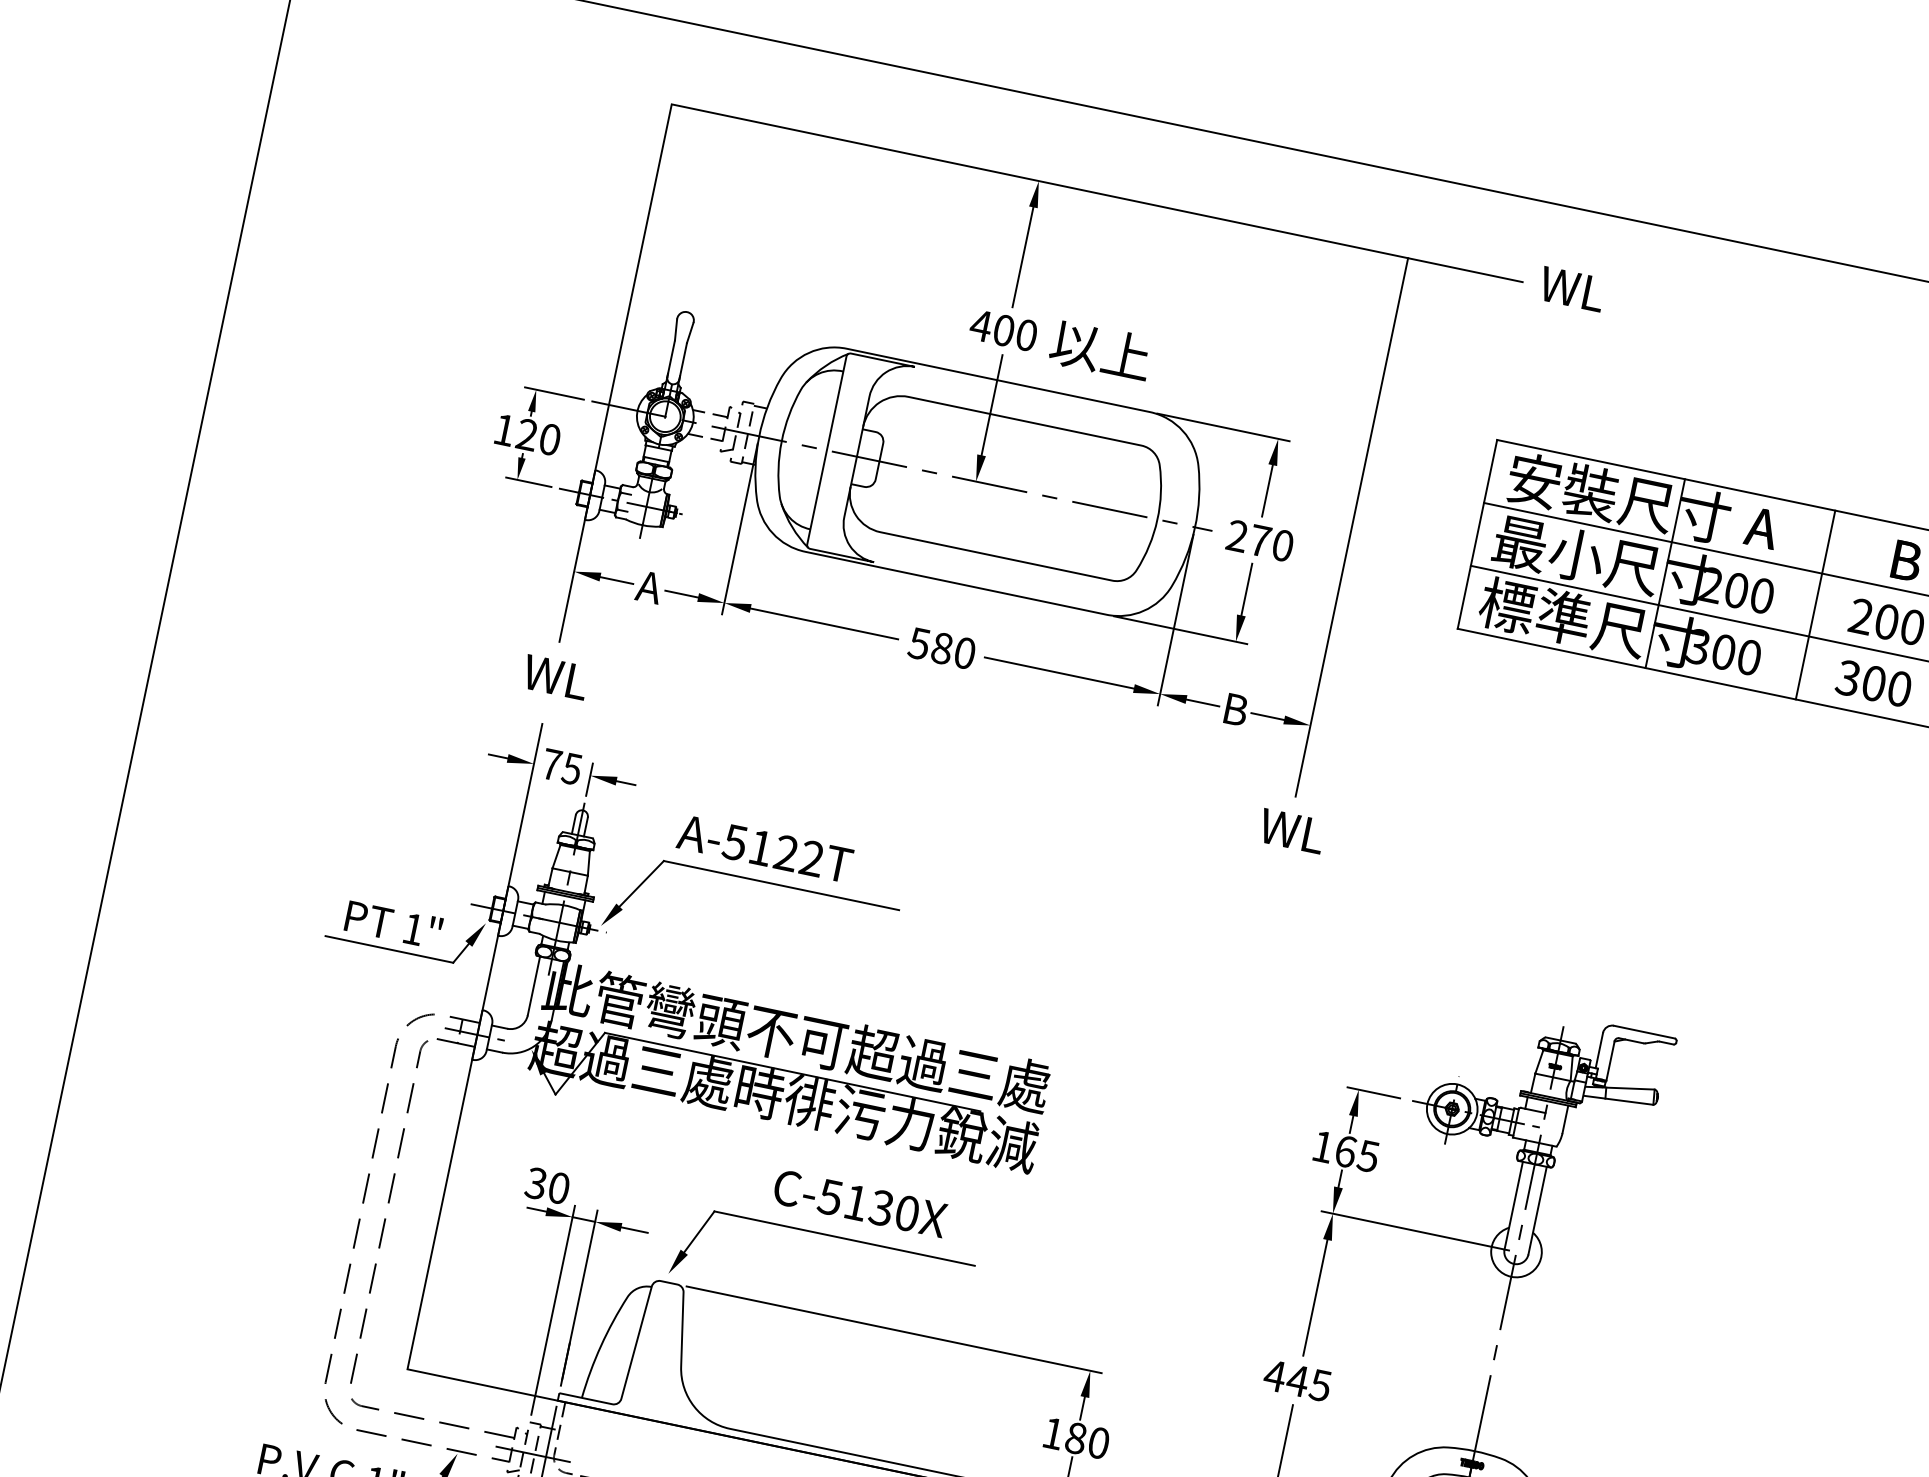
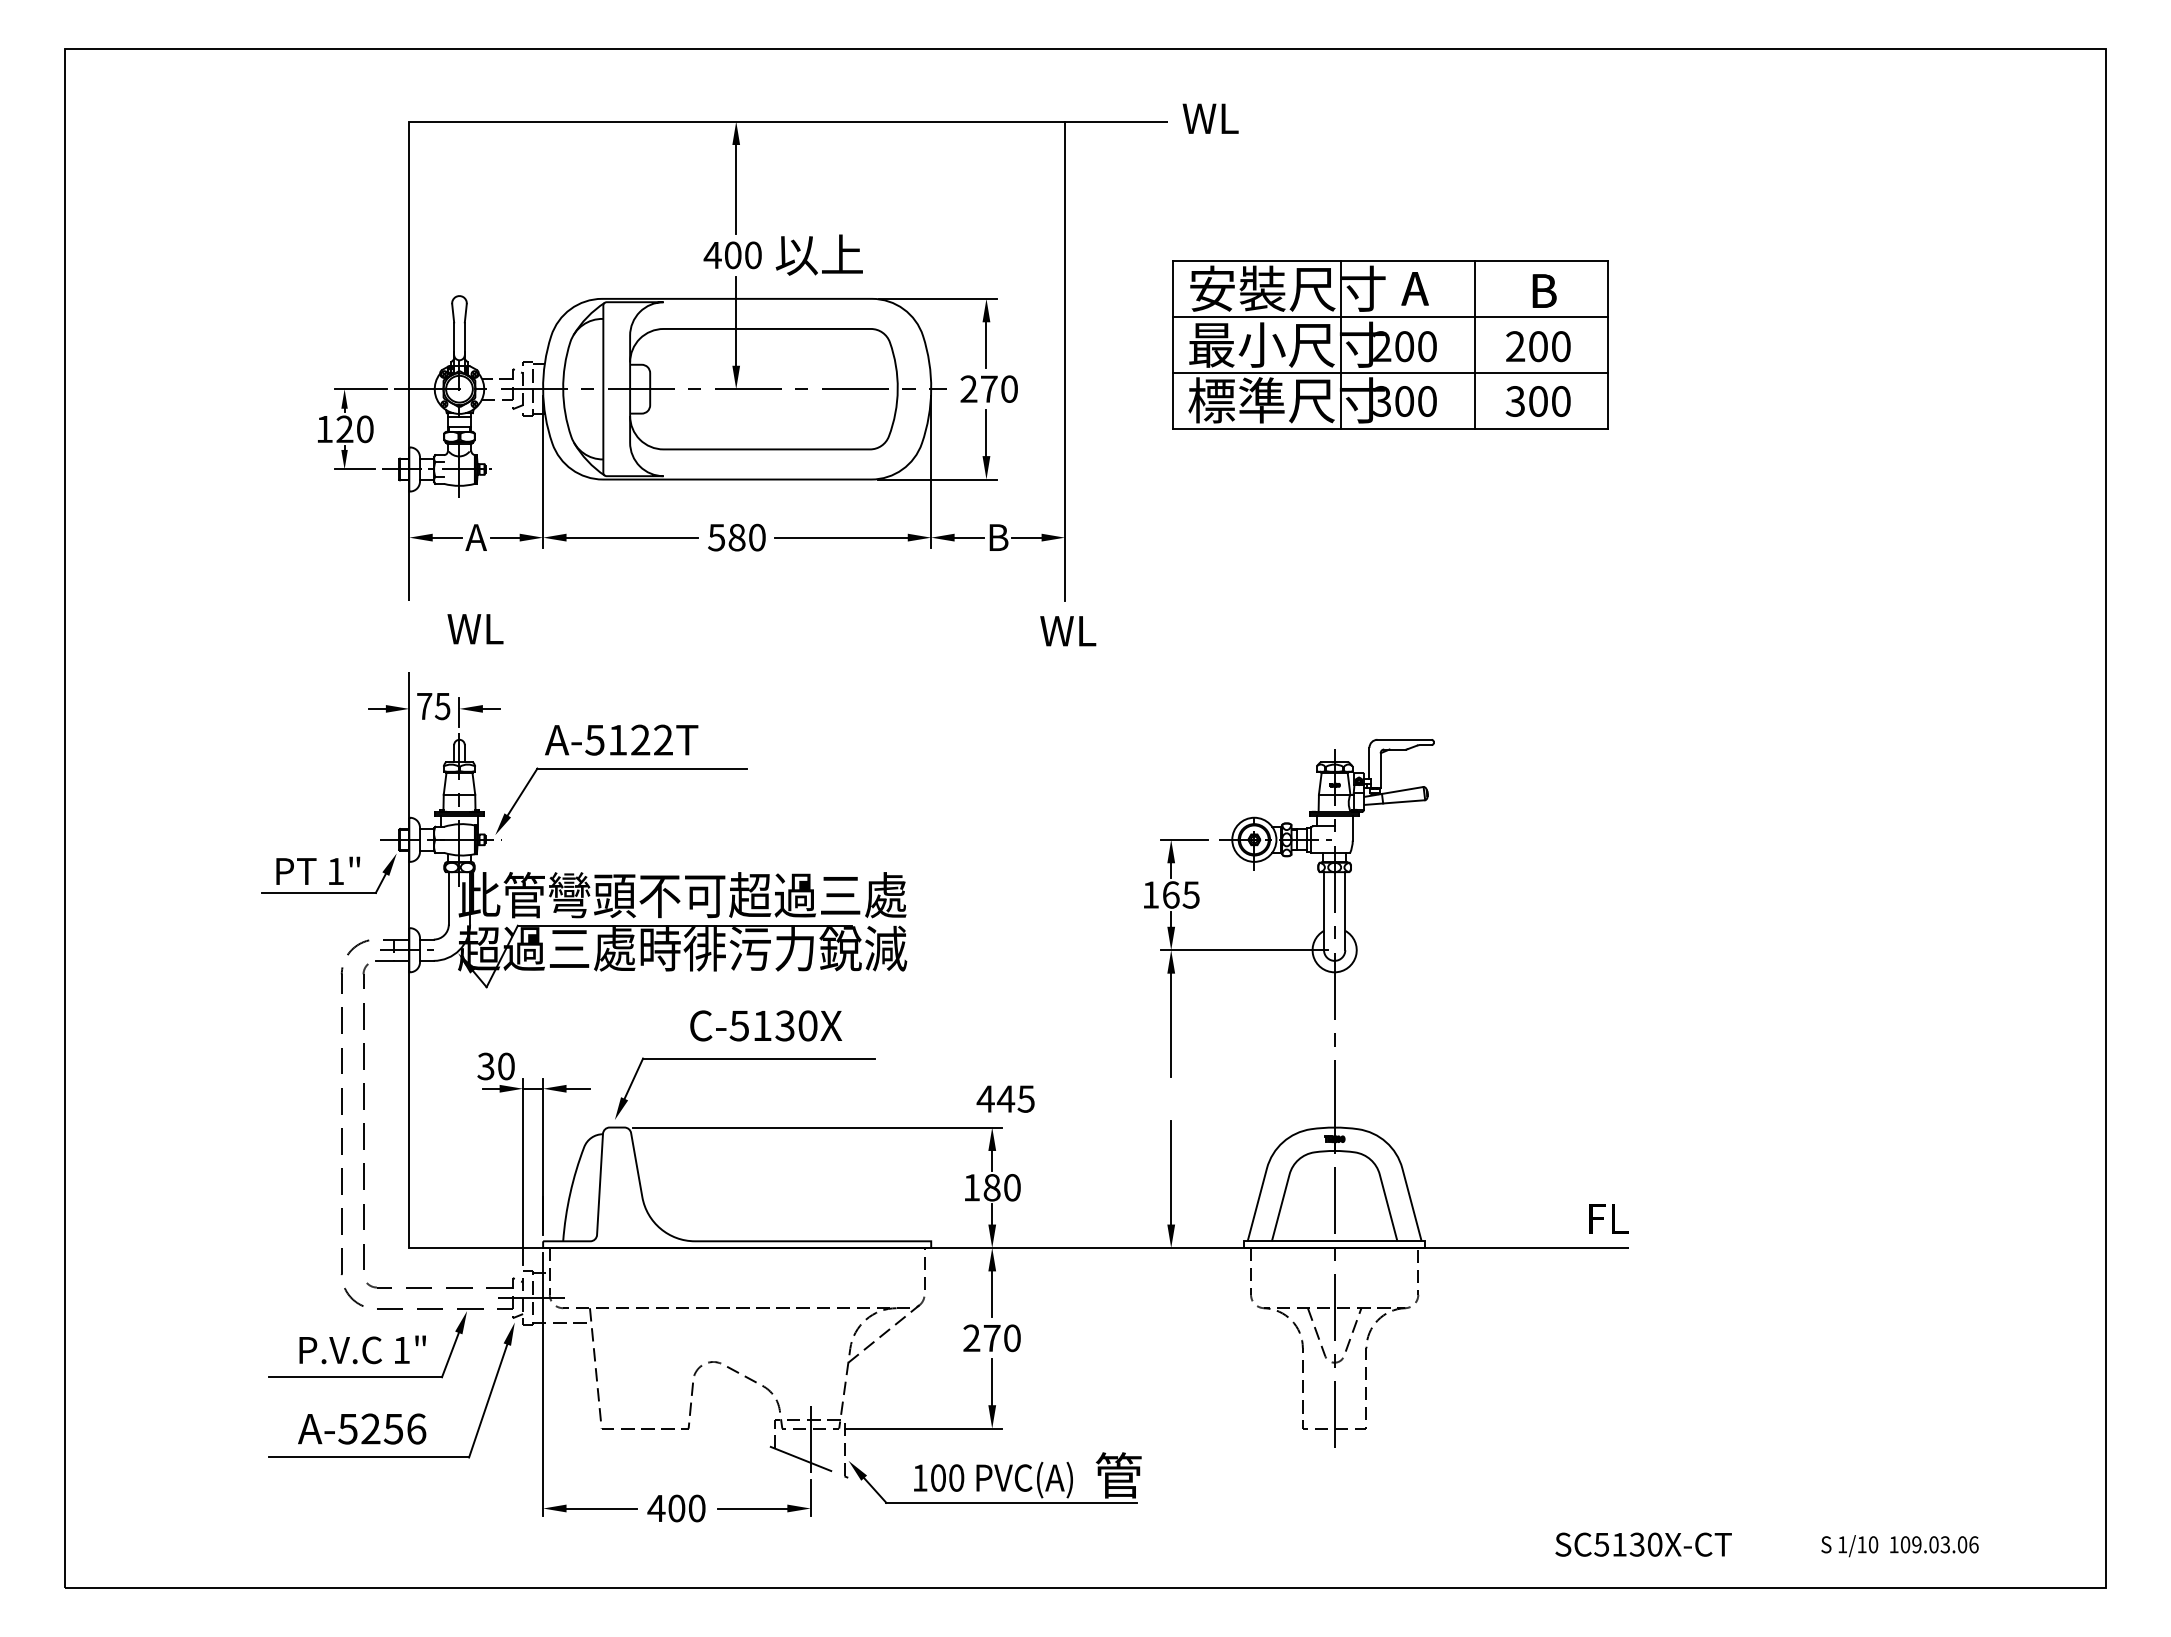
text: (555, 677) -> (475, 629), moved
text: (1297, 1380) -> (1005, 1098), moved

